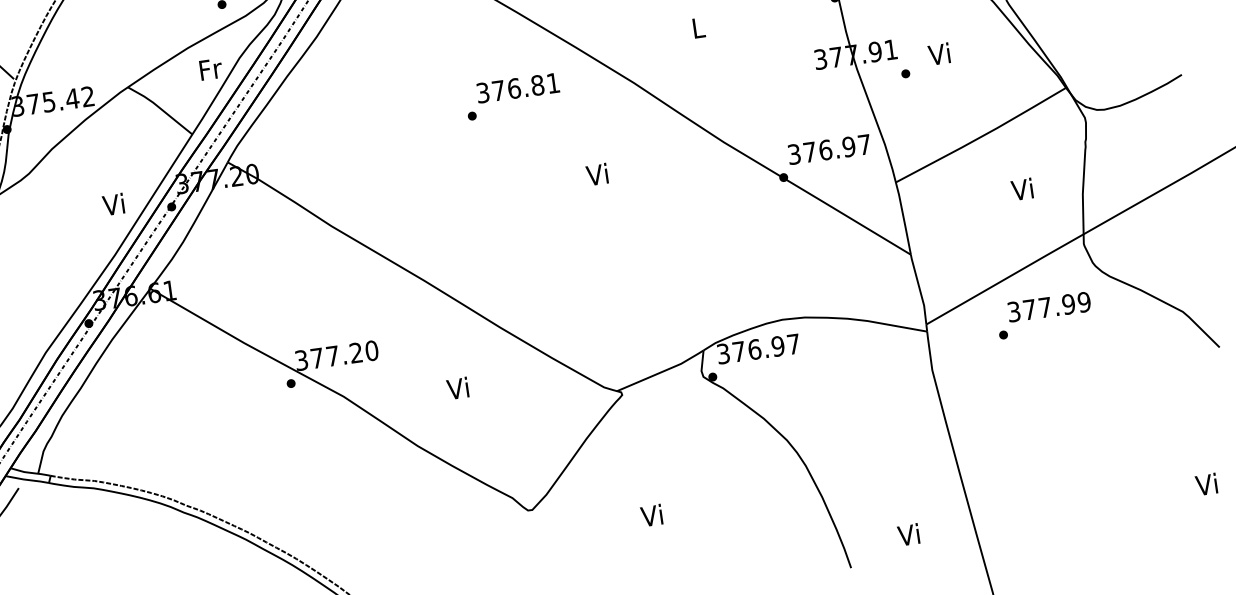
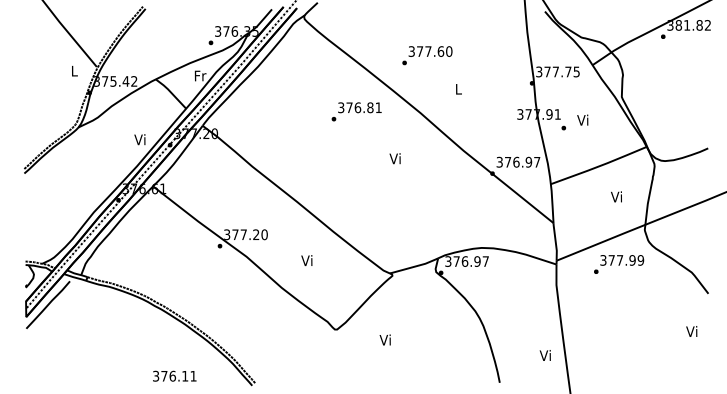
text: (1206, 484) -> (691, 331), moved
text: (650, 514) -> (384, 339), moved
text: (907, 534) -> (544, 355), moved

